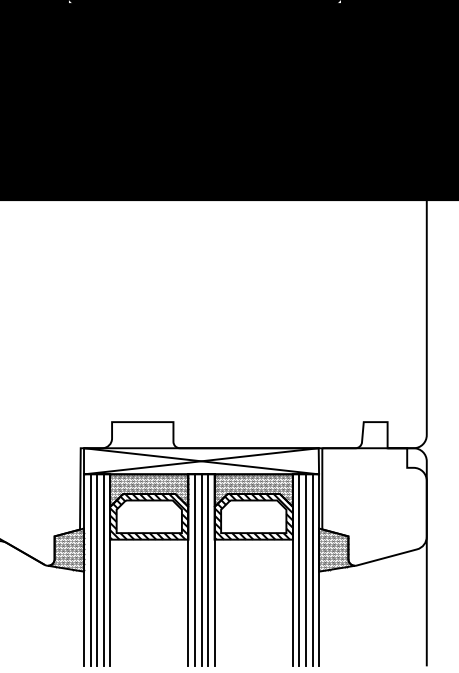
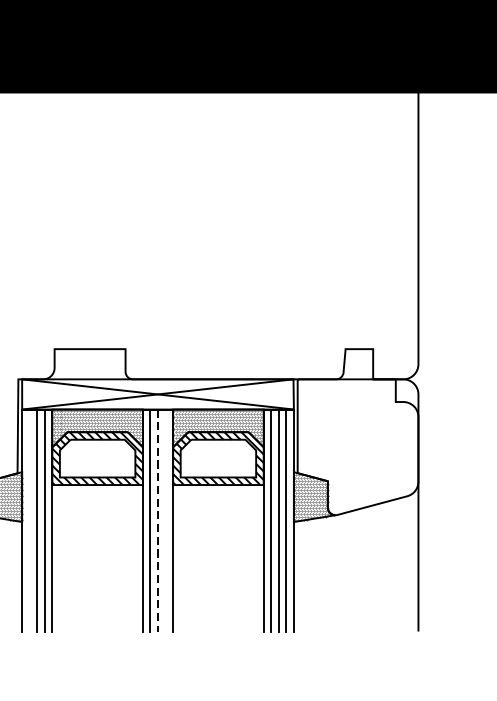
line: (90, 570) -> (29, 520), removed
line: (201, 570) -> (158, 520), solid -> dashed
line: (208, 570) -> (166, 520), removed

